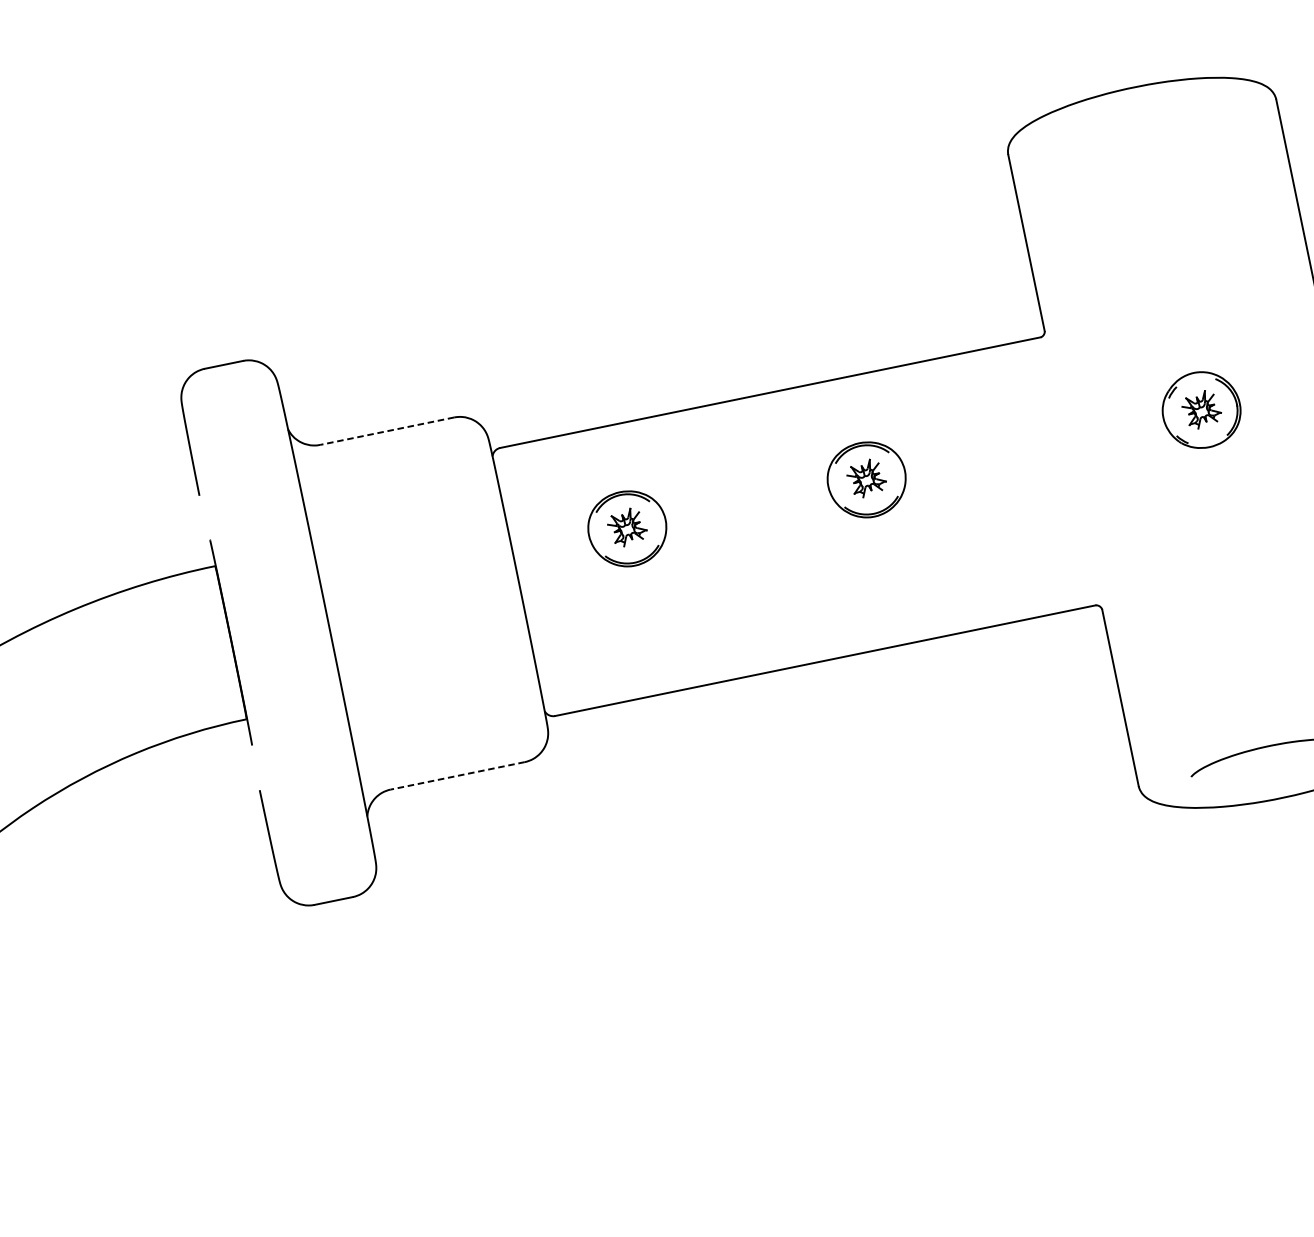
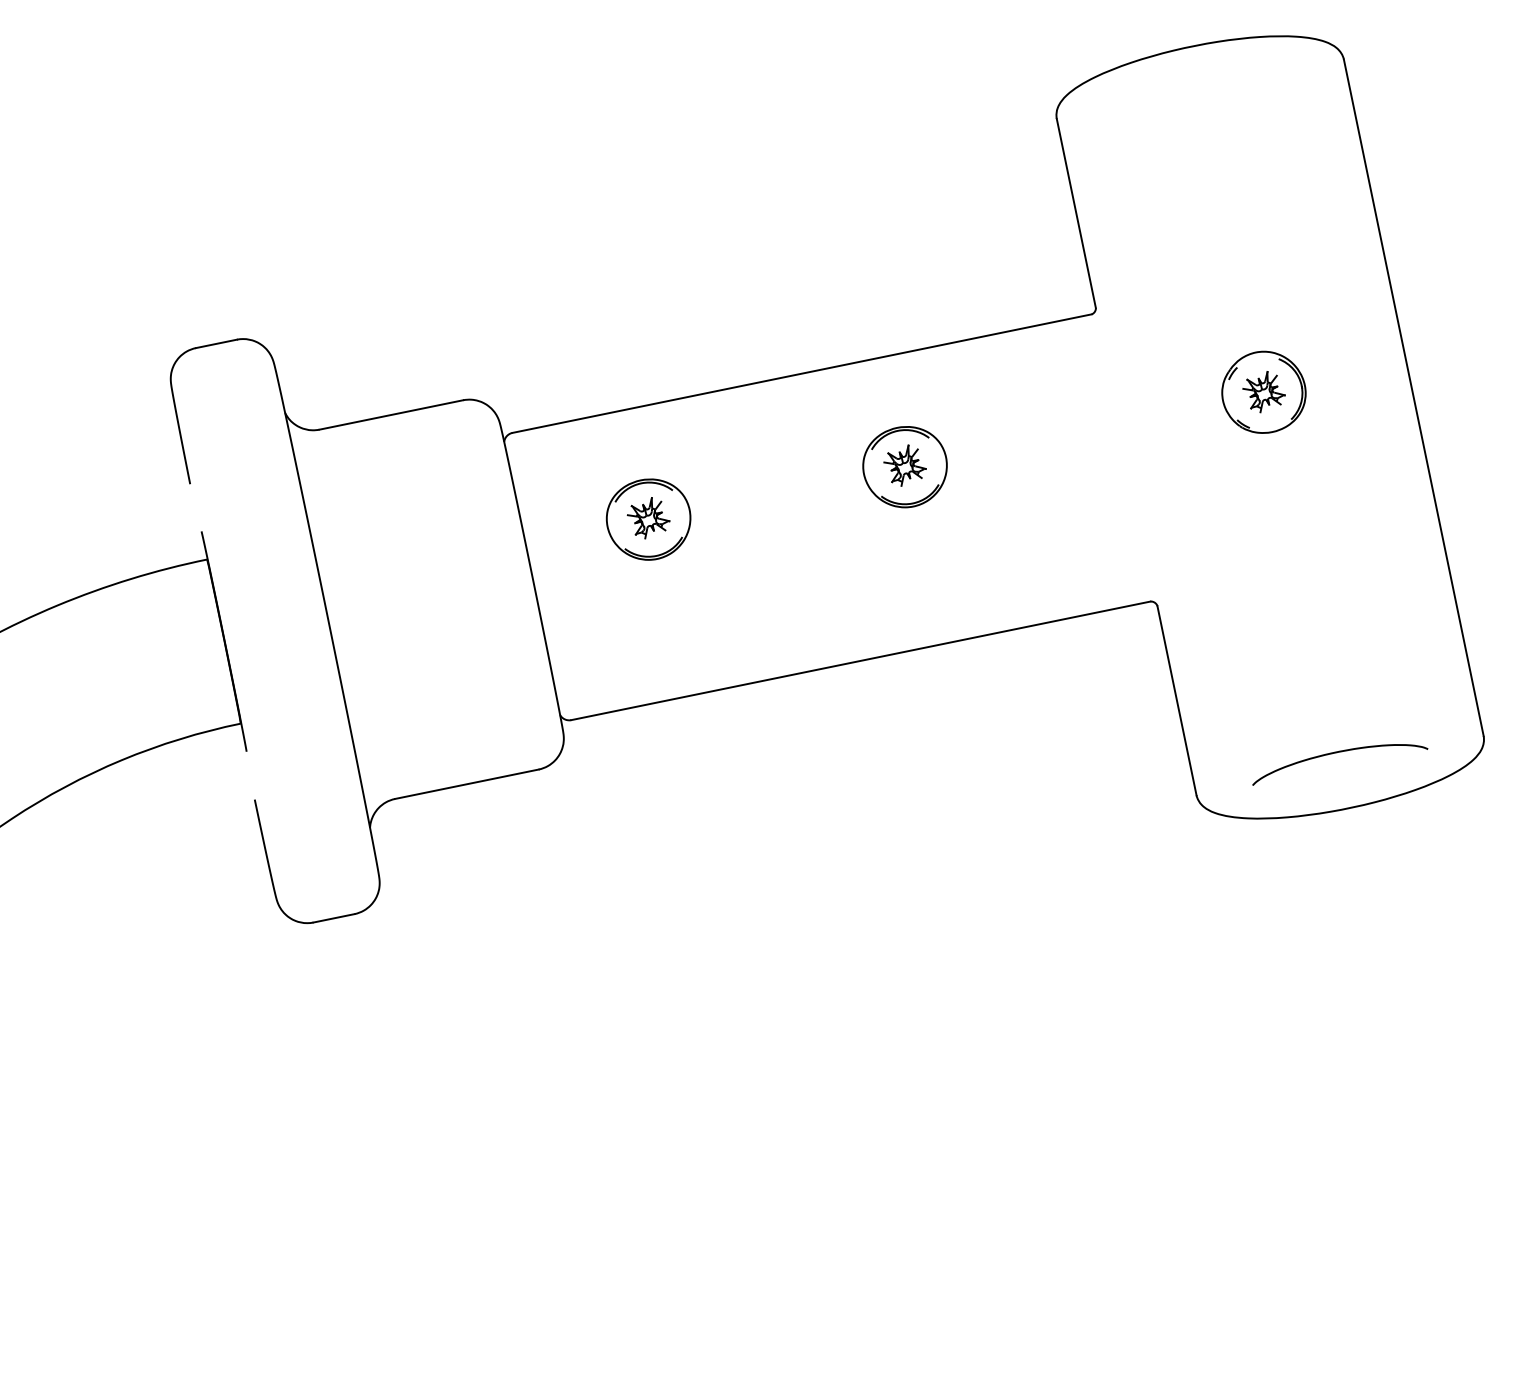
line: (386, 431) -> (390, 415), dashed -> solid
line: (457, 776) -> (466, 784), dashed -> solid

